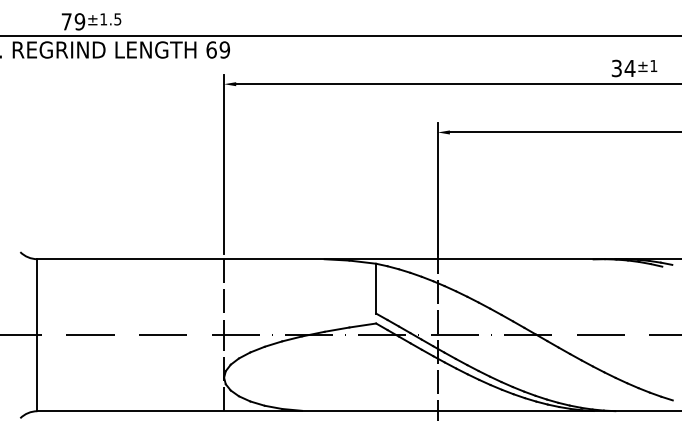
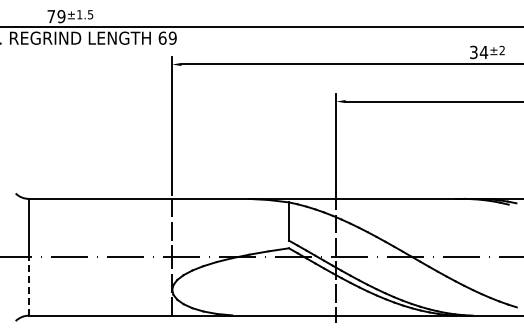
text: (652, 64) -> (501, 49), ±1 -> ±2
line: (36, 371) -> (28, 285), solid -> dashed

